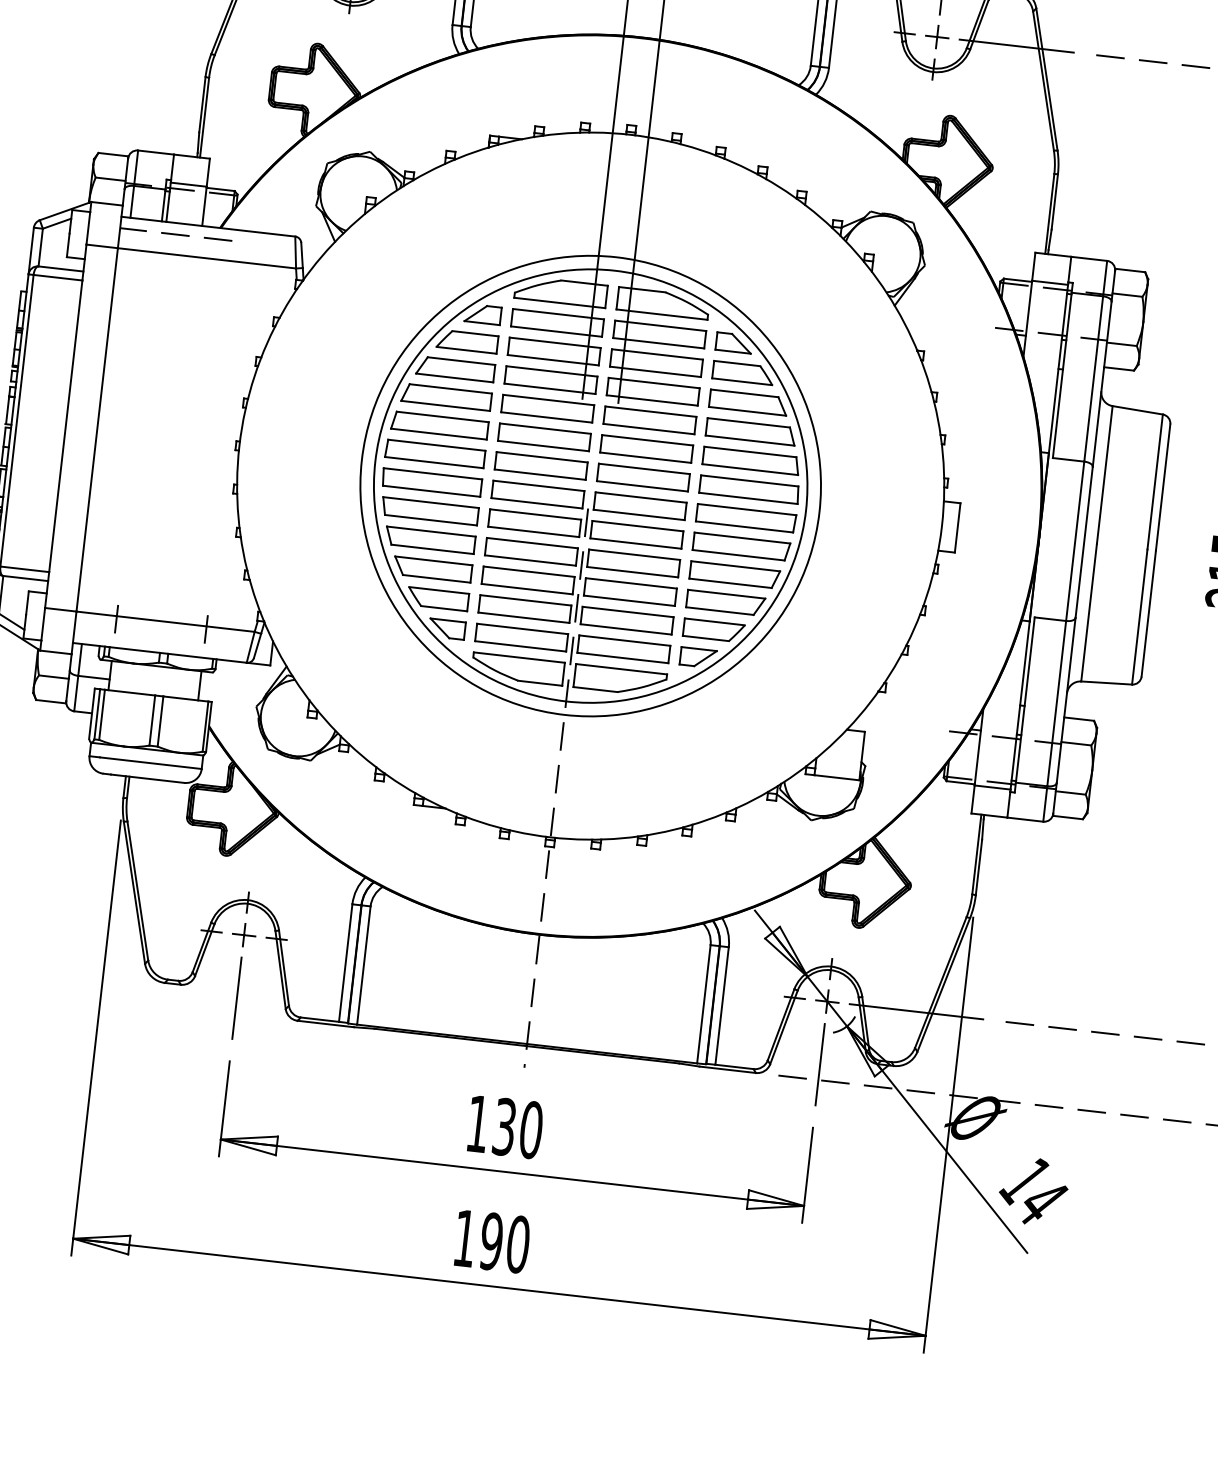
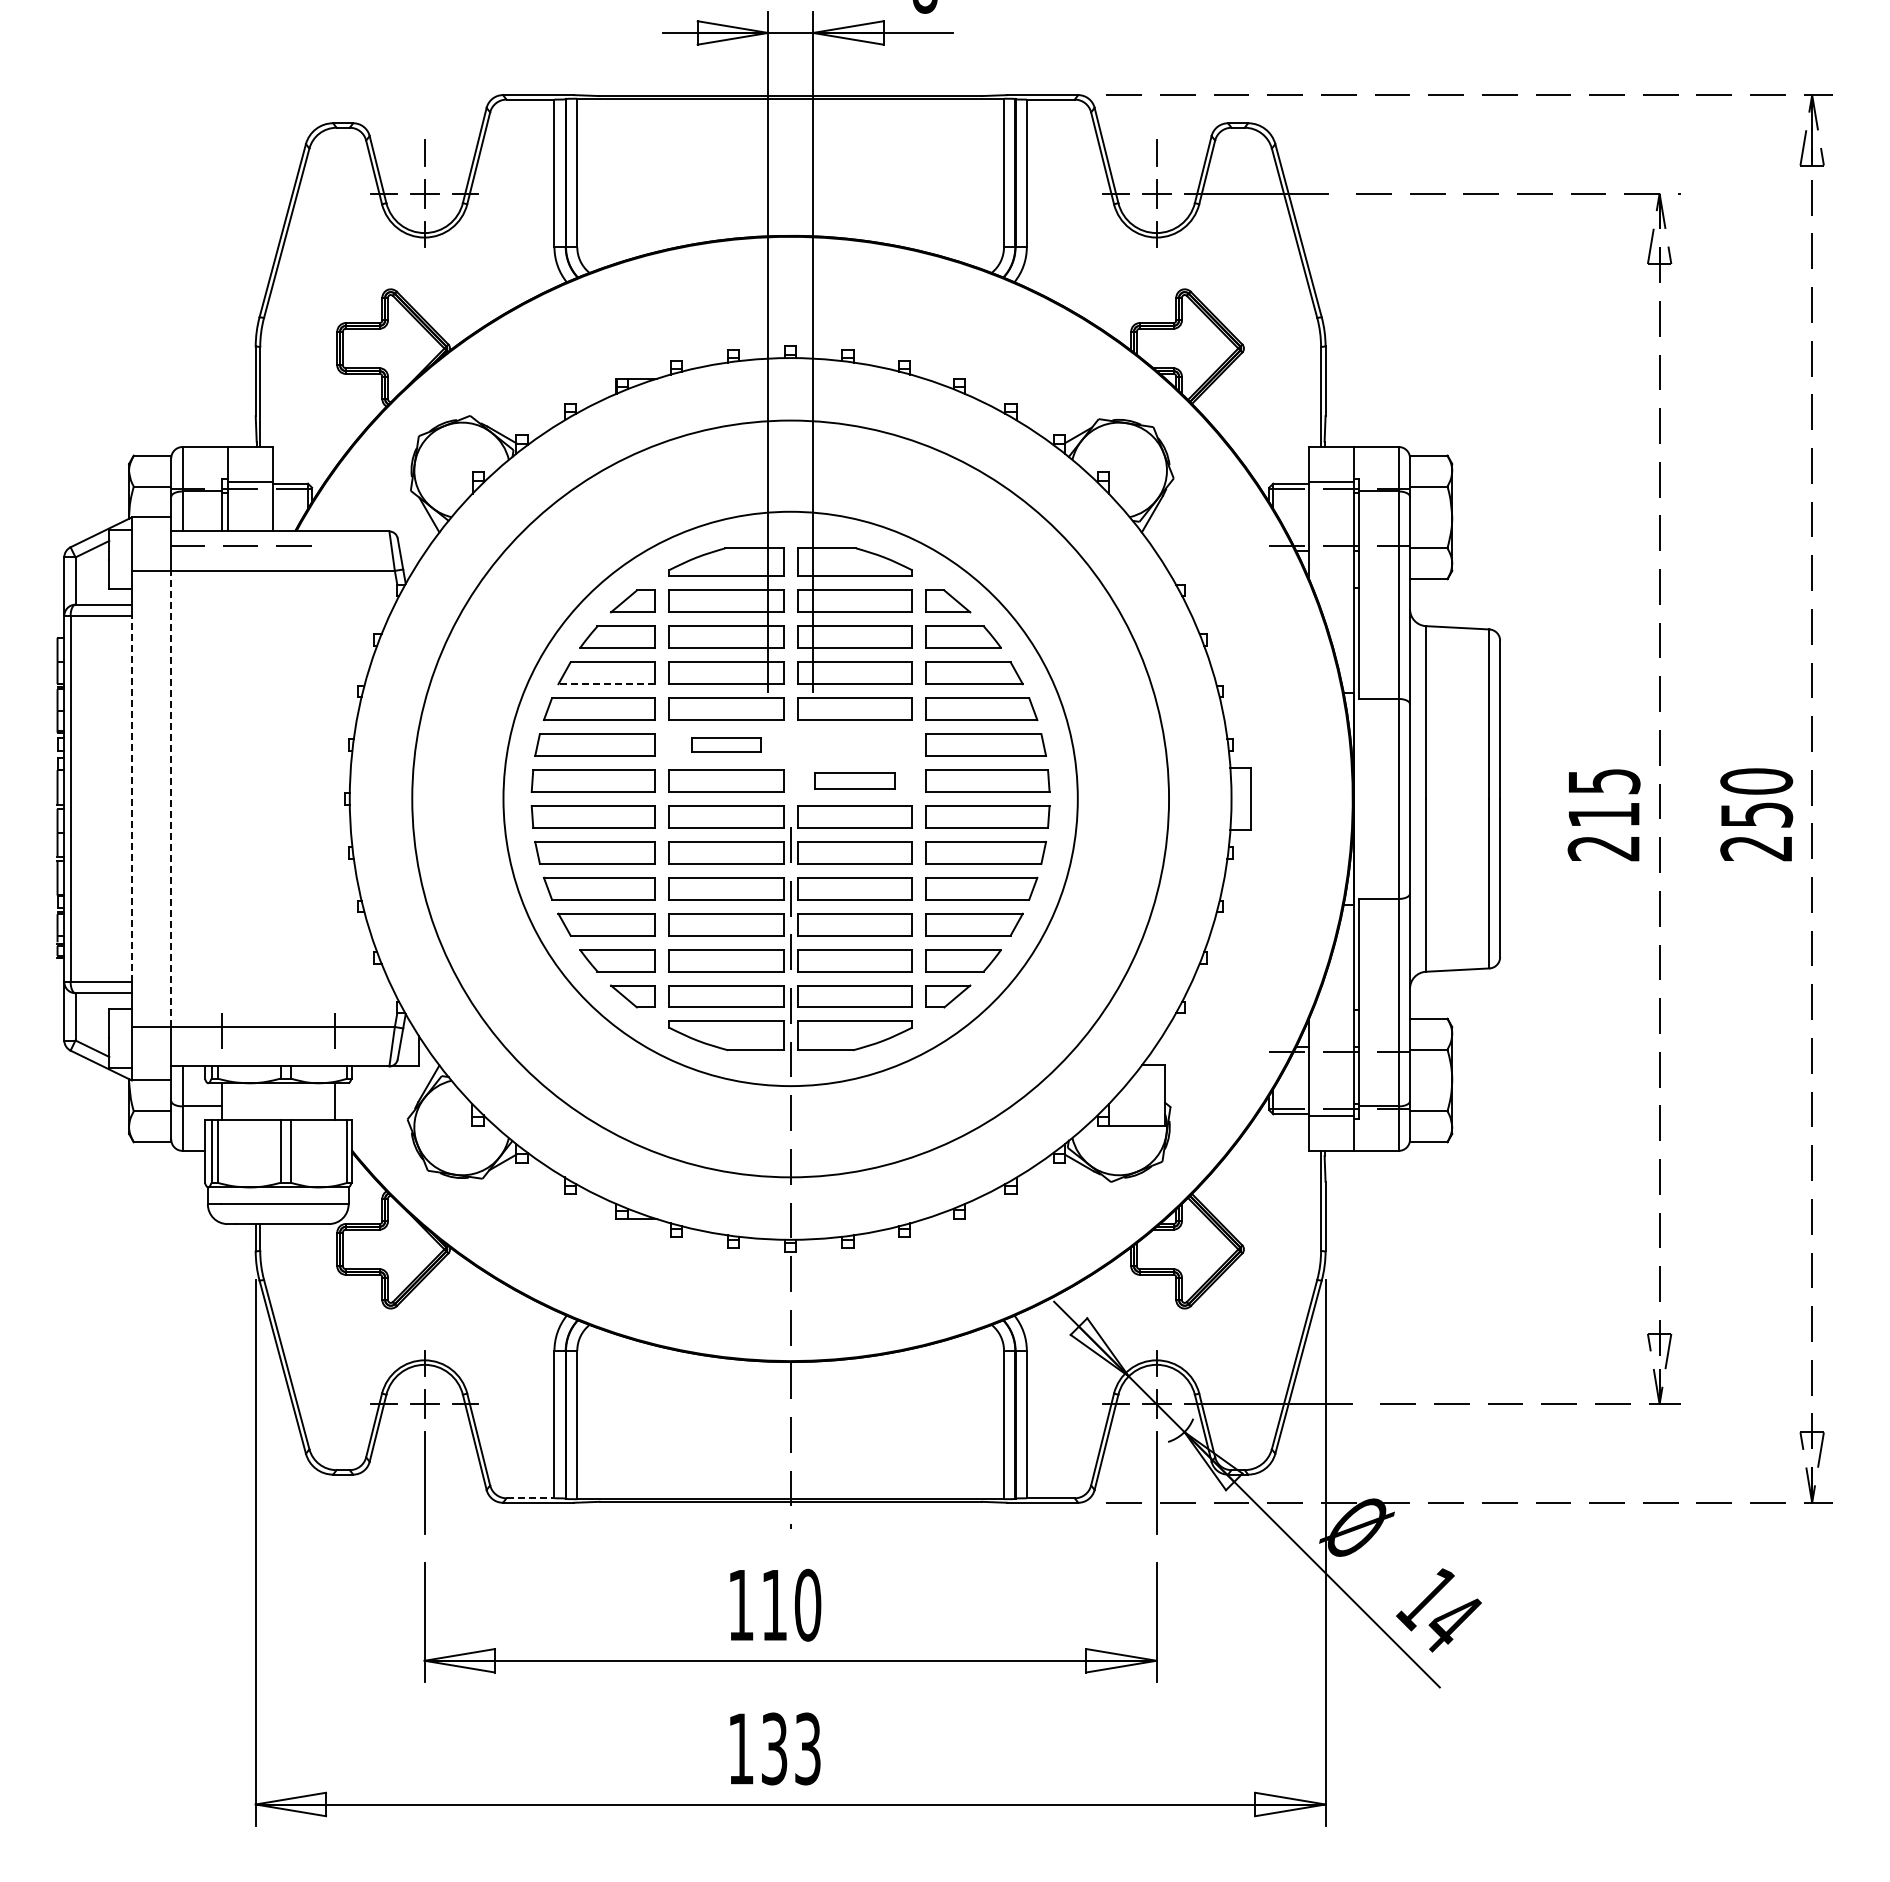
line: (454, 378) -> (606, 684), solid -> dashed
line: (65, 425) -> (131, 798), solid -> dashed
line: (97, 429) -> (171, 798), solid -> dashed
part: (544, 436) -> (726, 744), size x0.6
part: (646, 448) -> (854, 744), removed
part: (643, 477) -> (854, 780), size x0.7
circle: (590, 485) -> (790, 798), size x1.4
line: (319, 1019) -> (530, 1498), solid -> dashed
text: (504, 1126) -> (774, 1604), 130 -> 110
text: (505, 1242) -> (791, 1748), 190 -> 133

